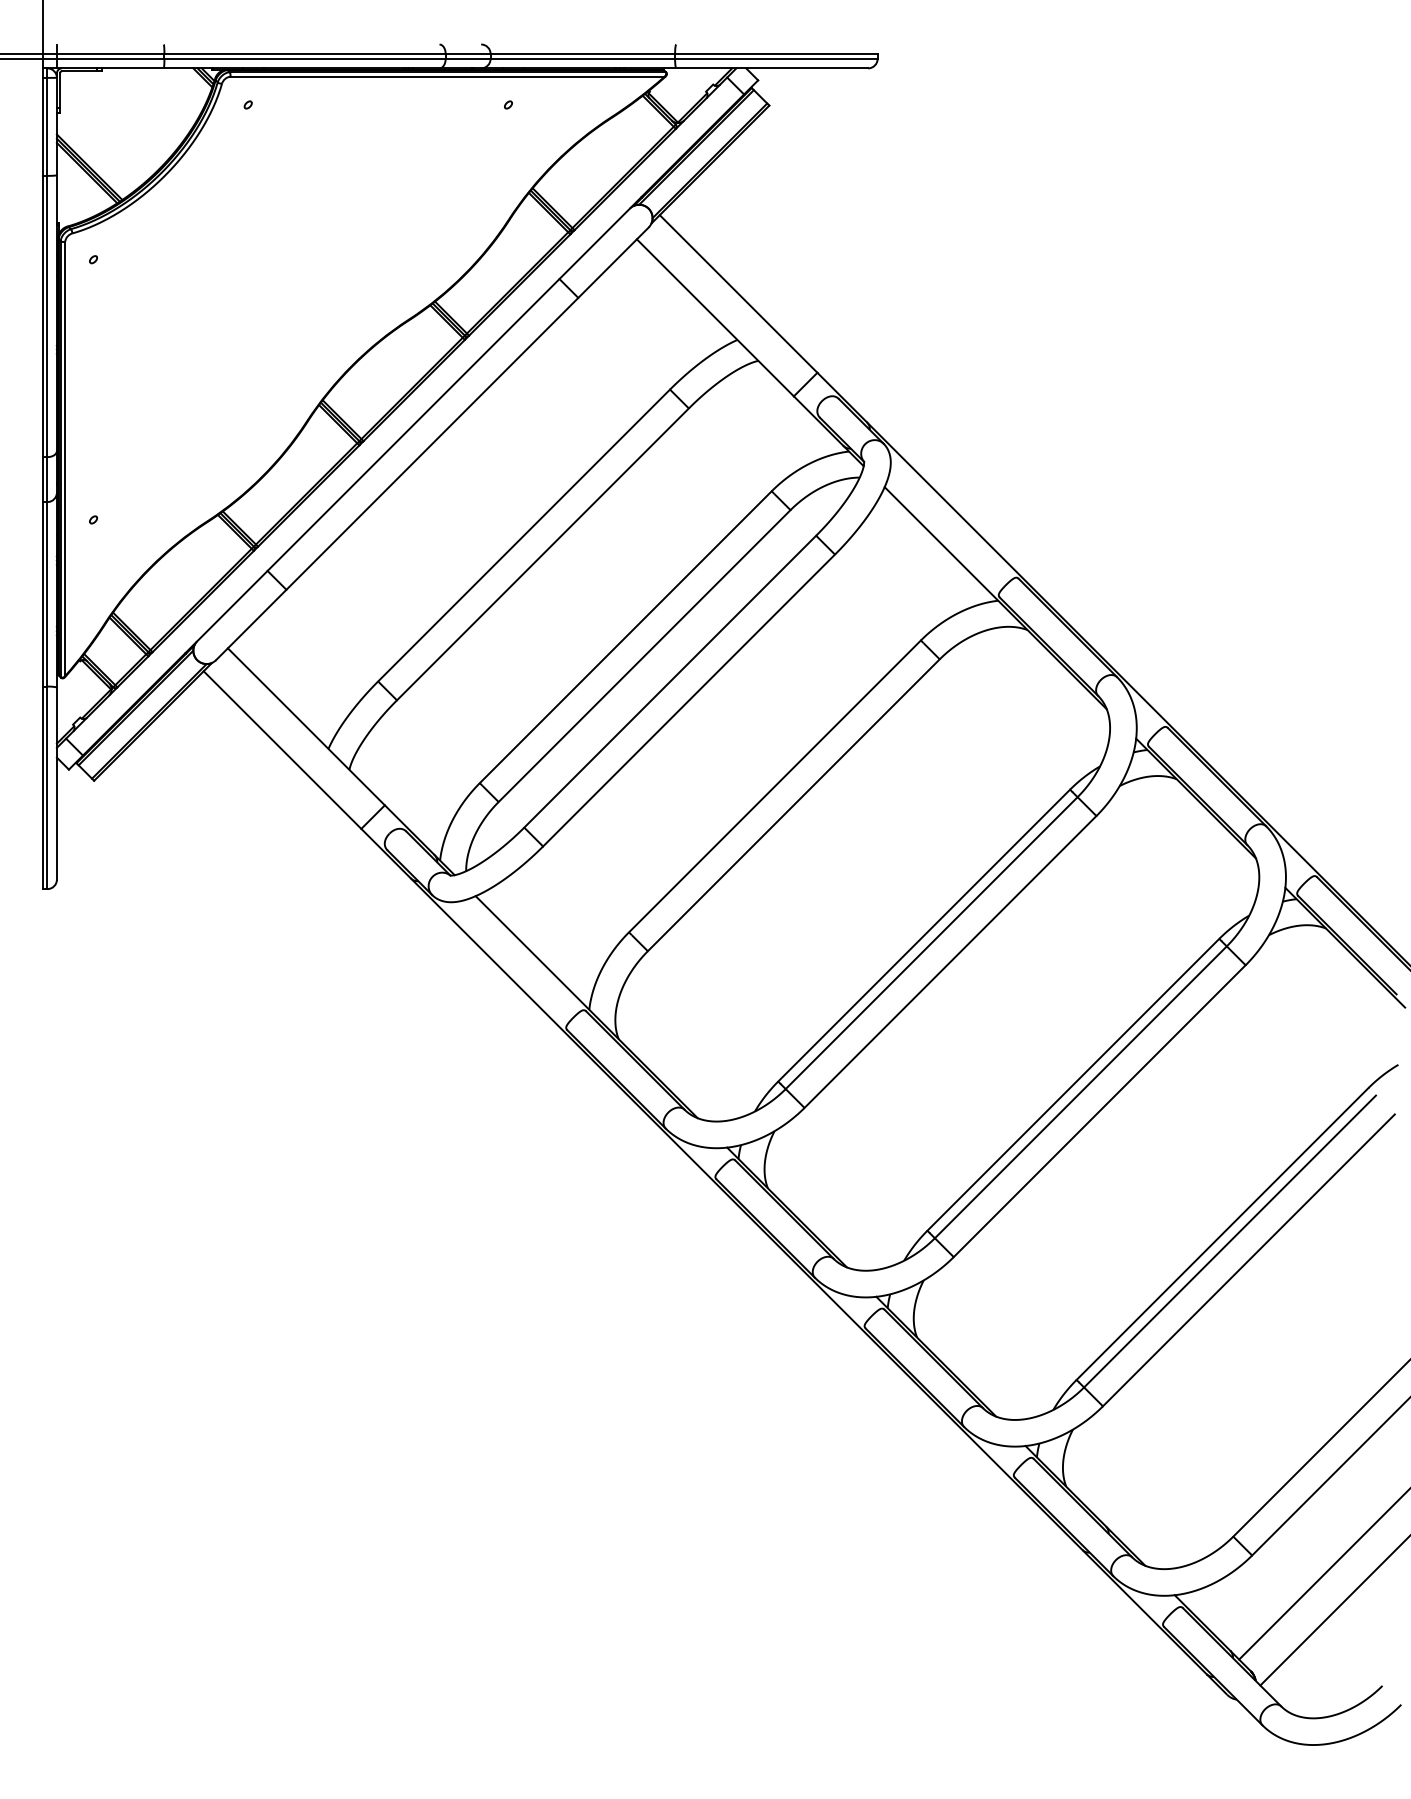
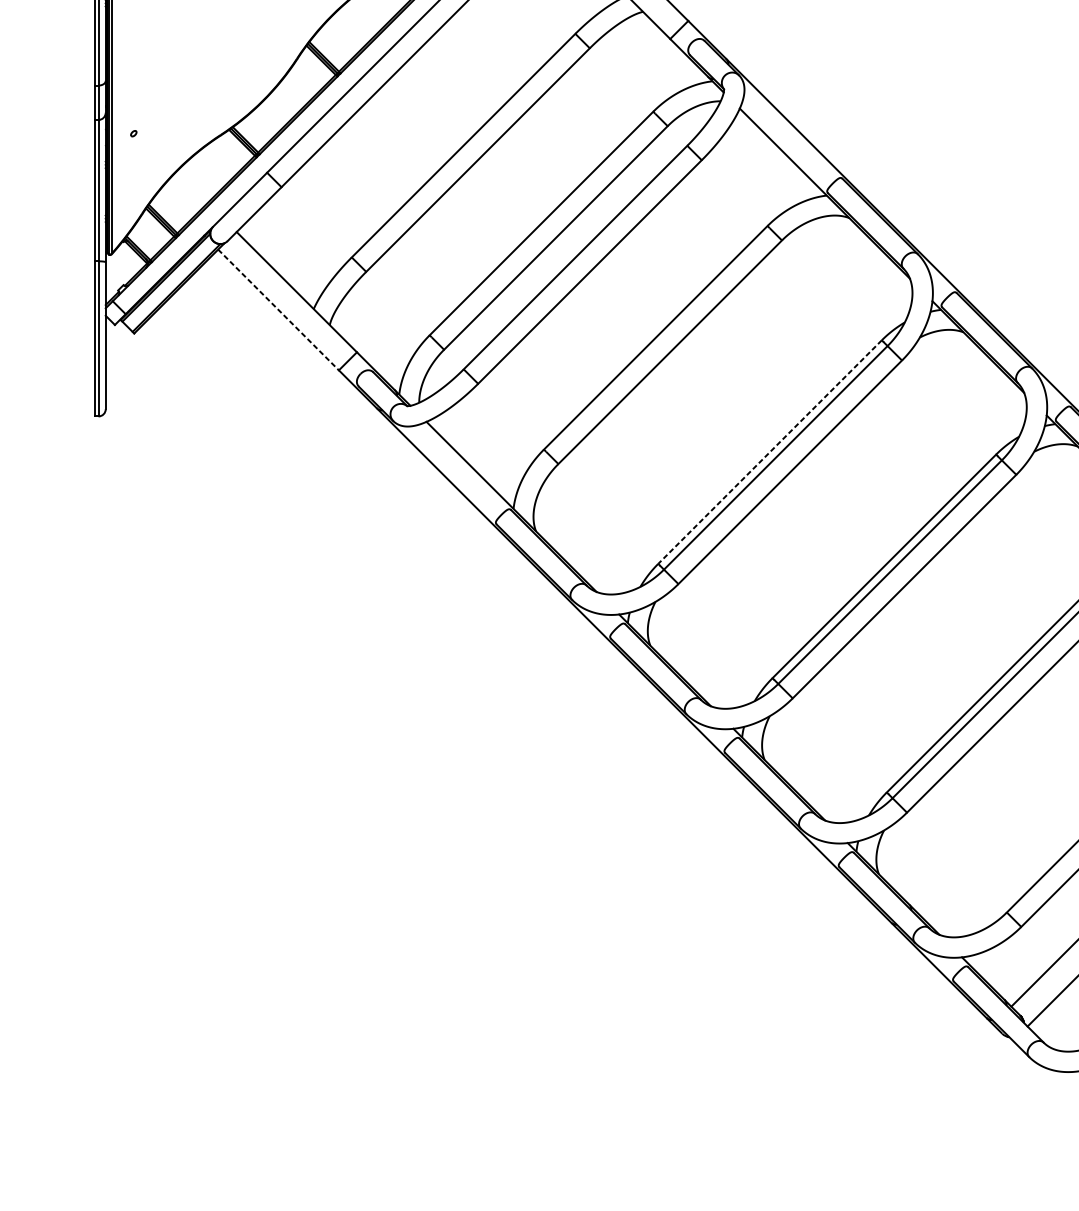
line: (282, 750) -> (278, 310), solid -> dashed
line: (923, 935) -> (769, 452), solid -> dashed

